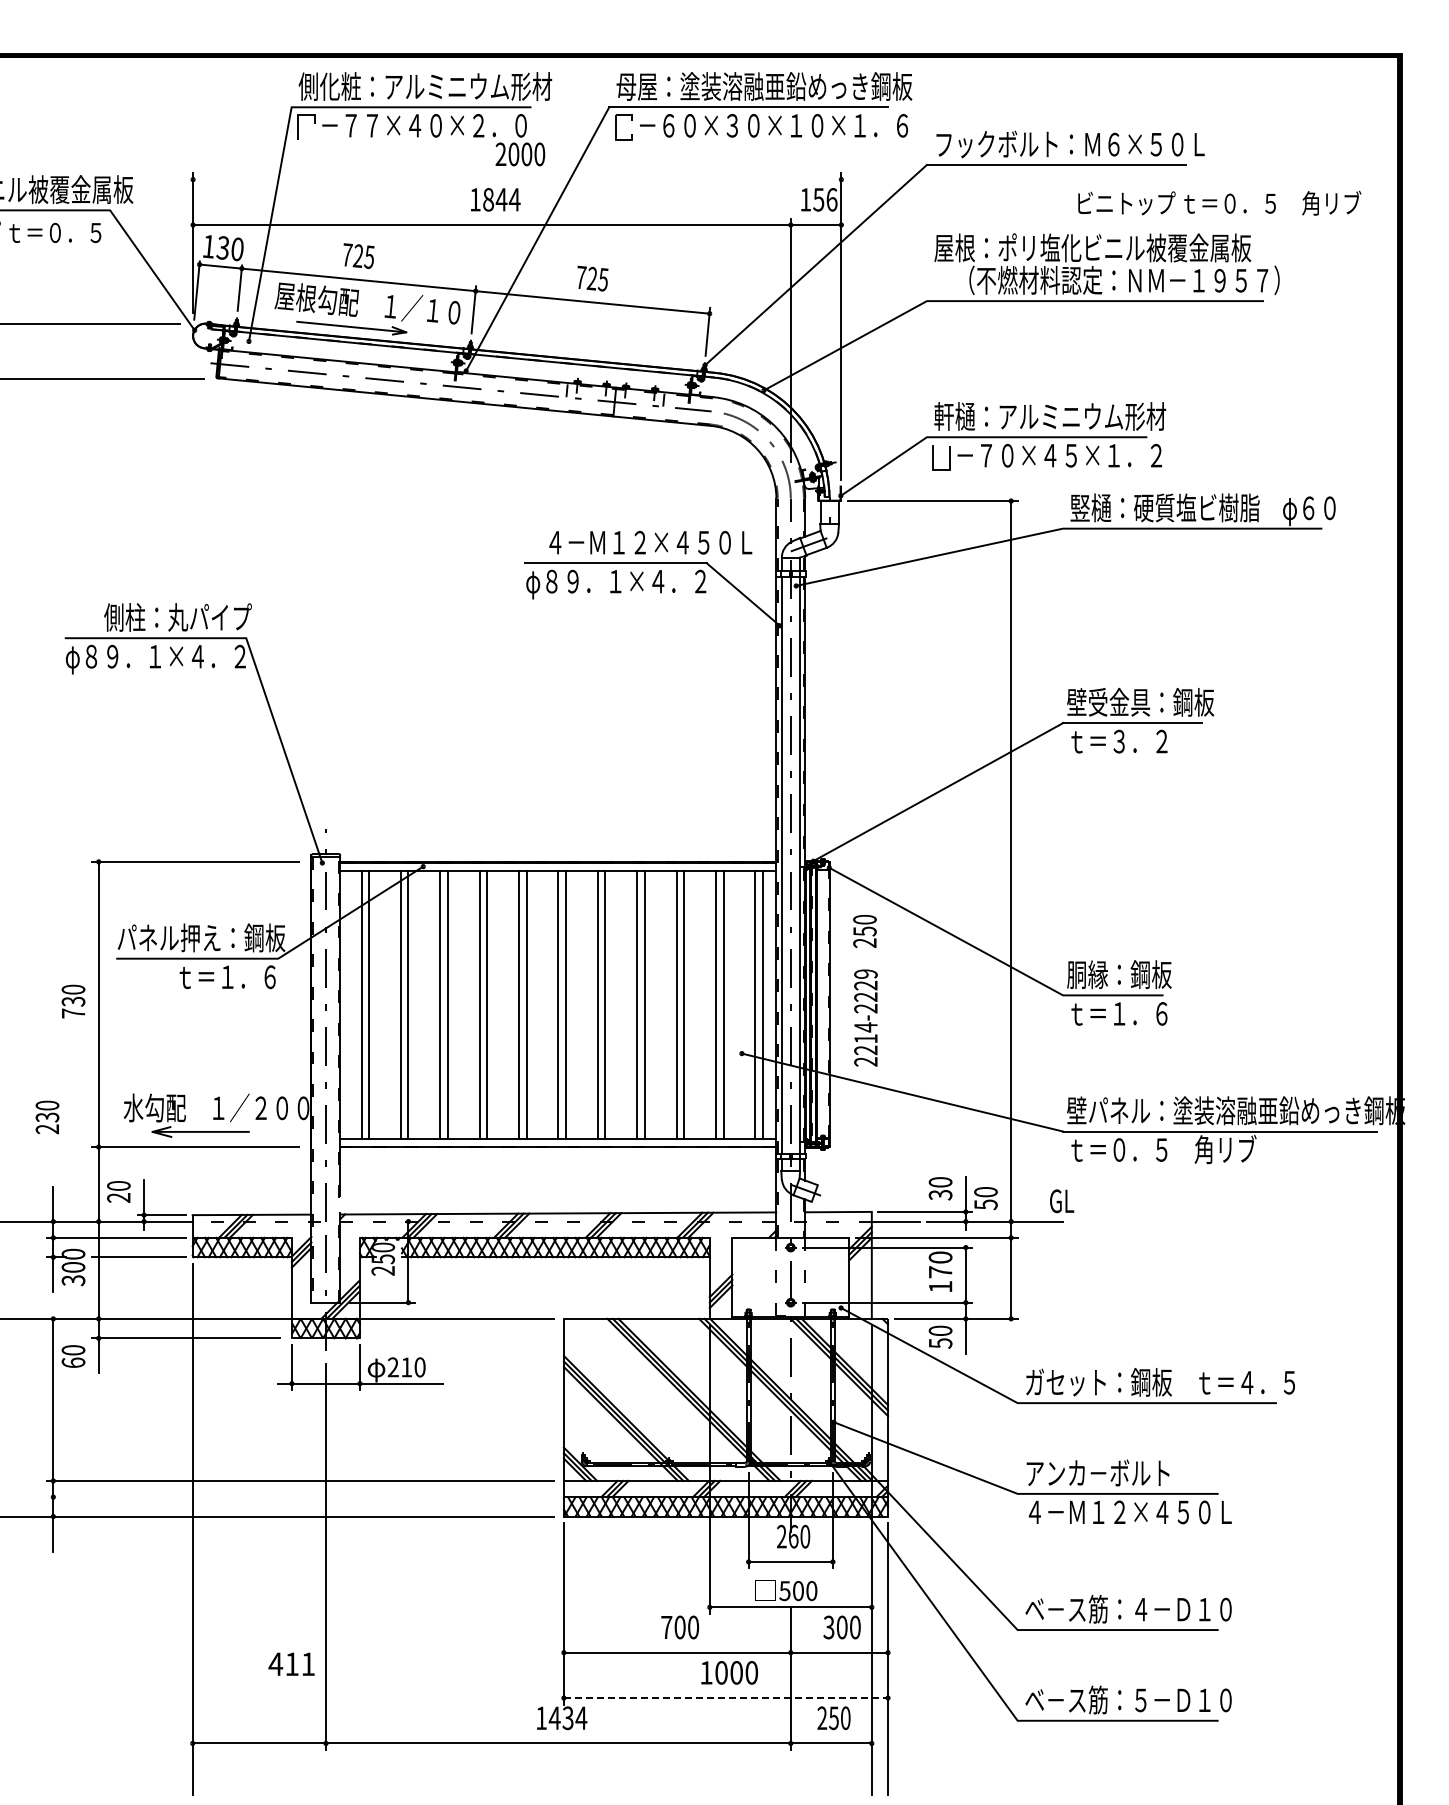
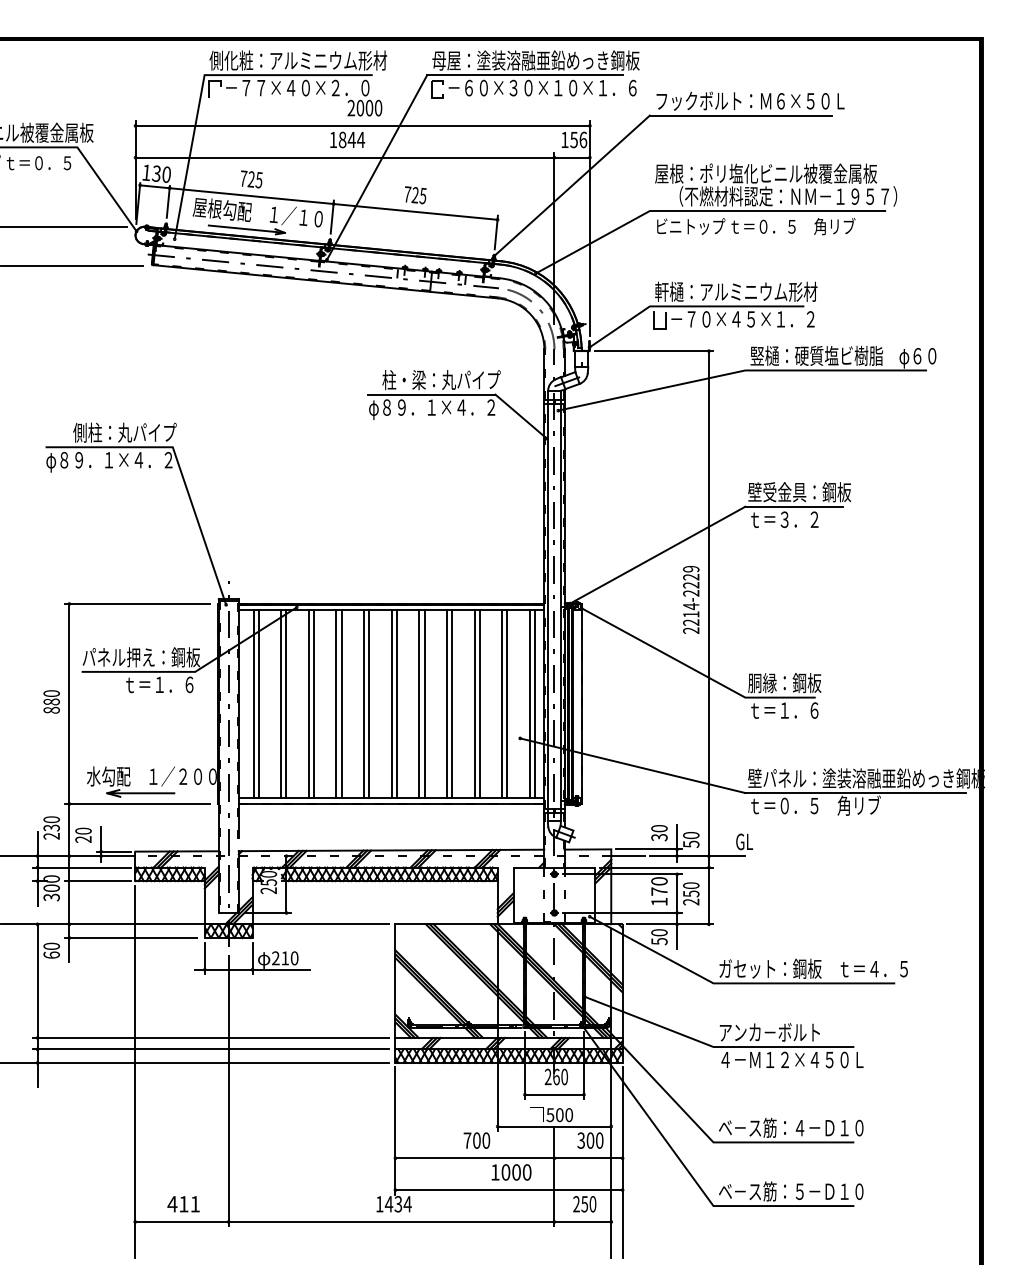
line: (517, 179) -> (362, 125), added
text: (1219, 202) -> (756, 225), moved
text: (648, 542) -> (454, 380), ４－Ｍ１２×４５０Ｌ -> 柱・梁：丸パイプ
text: (864, 931) -> (690, 893), moved
text: (73, 1007) -> (51, 706), 730 -> 880
text: (865, 1017) -> (690, 599), moved
text: (47, 1117) -> (51, 828), moved
line: (300, 1497) -> (210, 1049), added
text: (291, 1663) -> (183, 1203), moved
line: (726, 1698) -> (509, 1190), dashed -> solid

